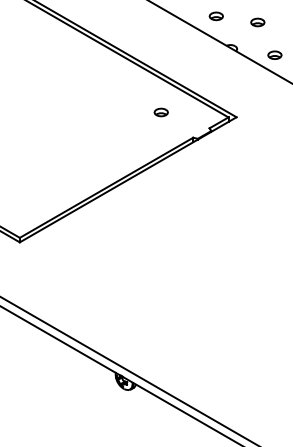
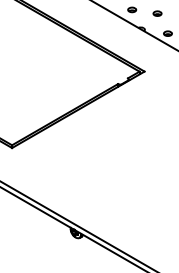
part: (161, 112) -> (98, 68), removed

